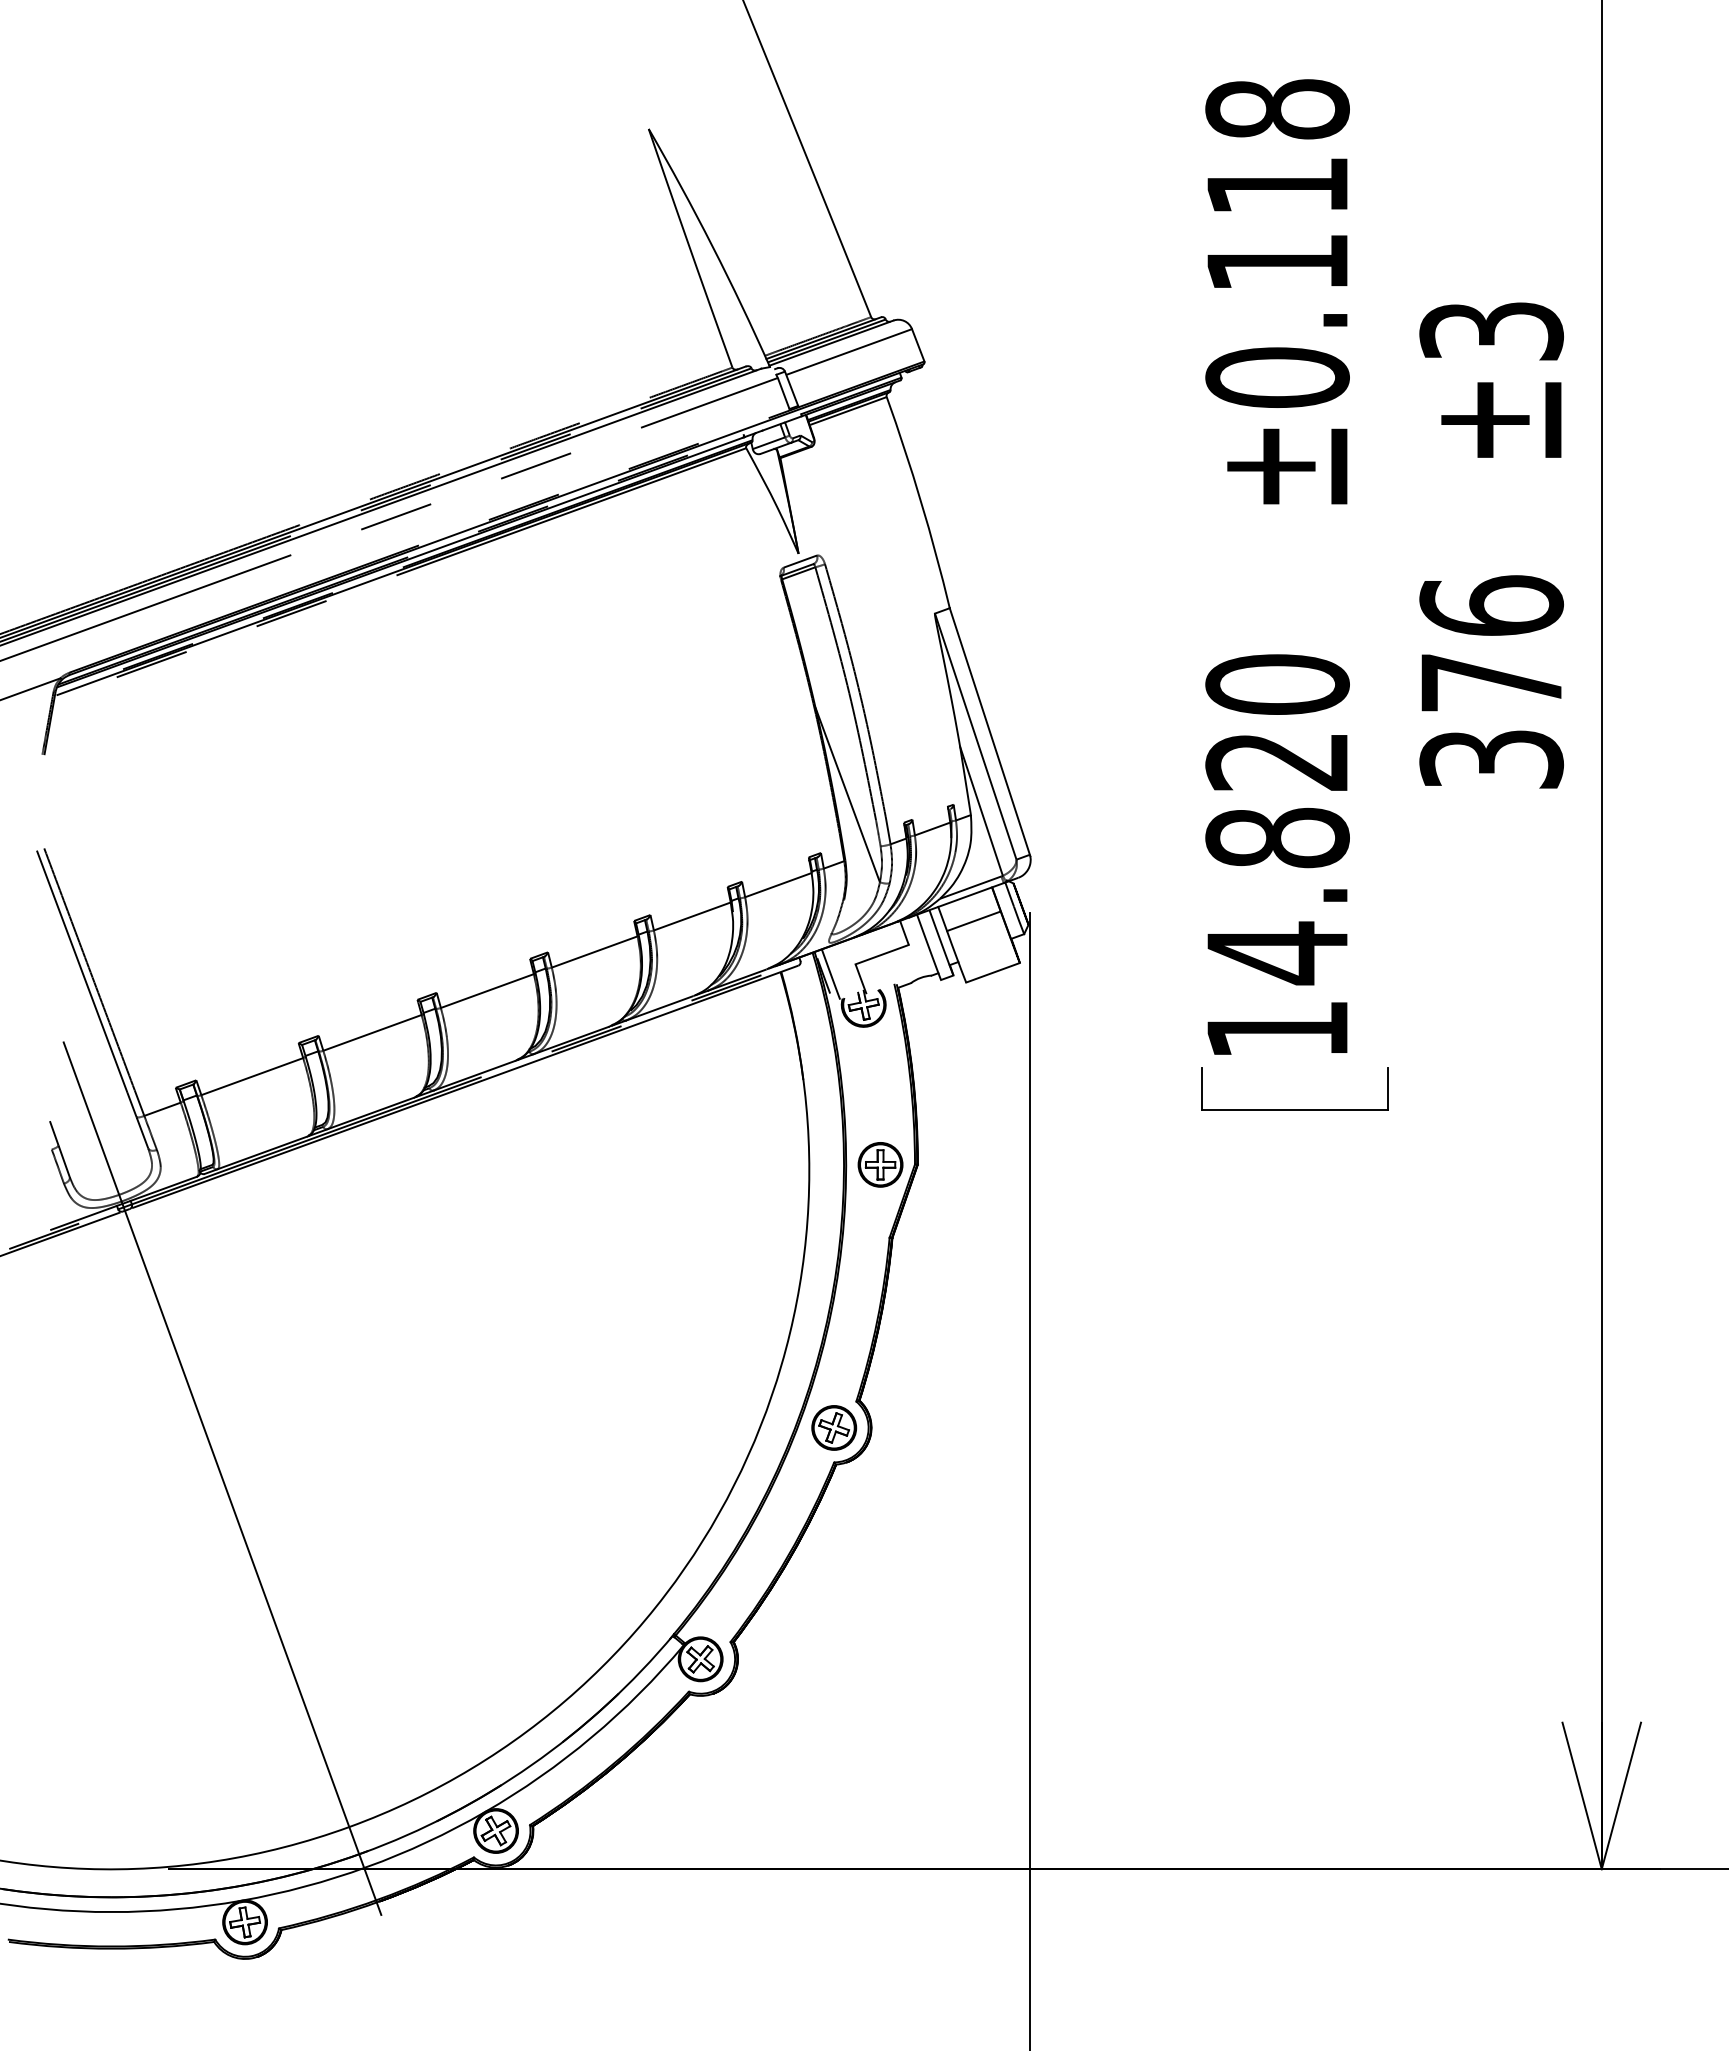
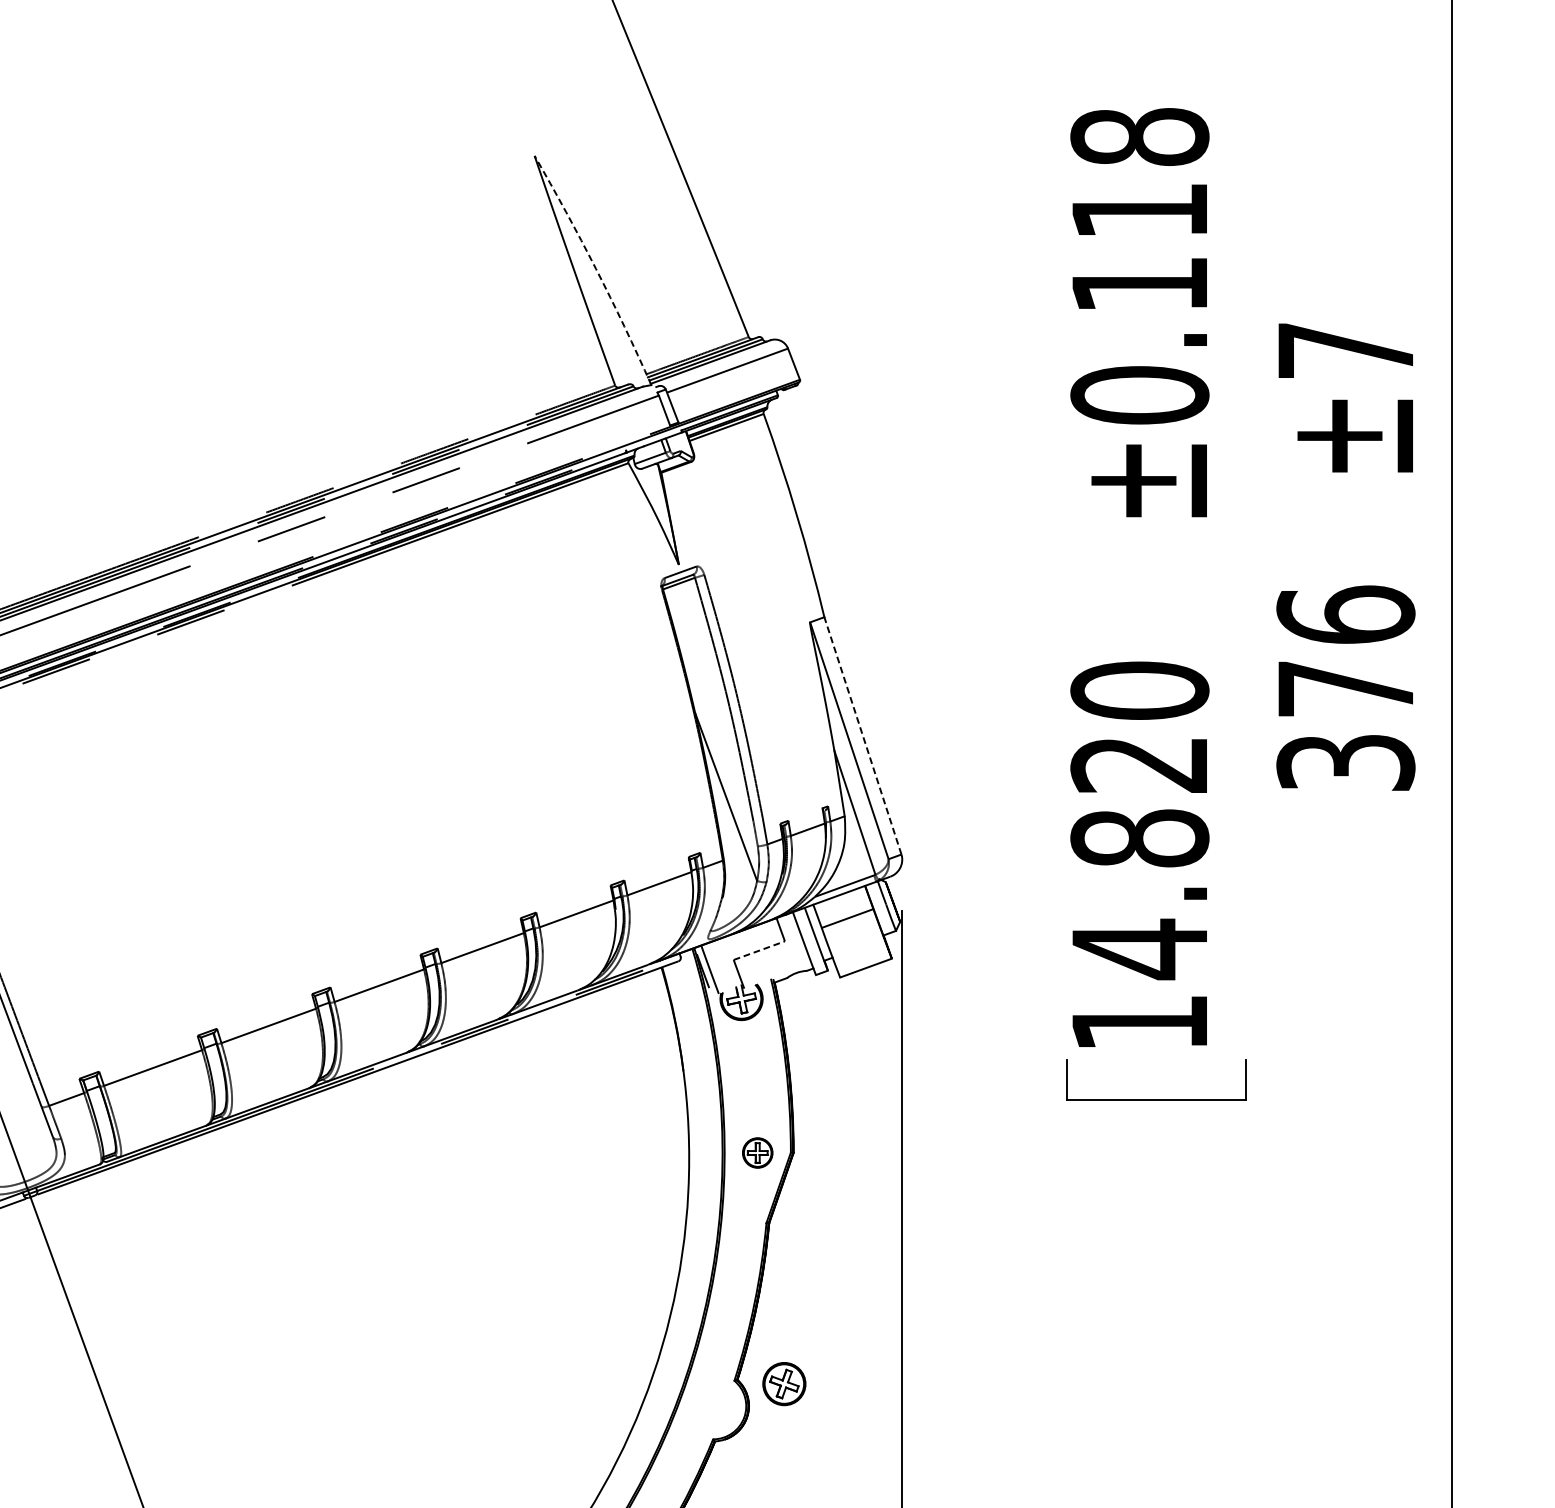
arc: (712, 246) -> (596, 269), solid -> dashed
text: (1491, 331) -> (1345, 350), ±3 -> ±7
line: (989, 731) -> (862, 735), solid -> dashed
line: (882, 954) -> (759, 950), solid -> dashed
part: (880, 1164) -> (757, 1152), size x0.7
part: (834, 1427) -> (784, 1383), moved

